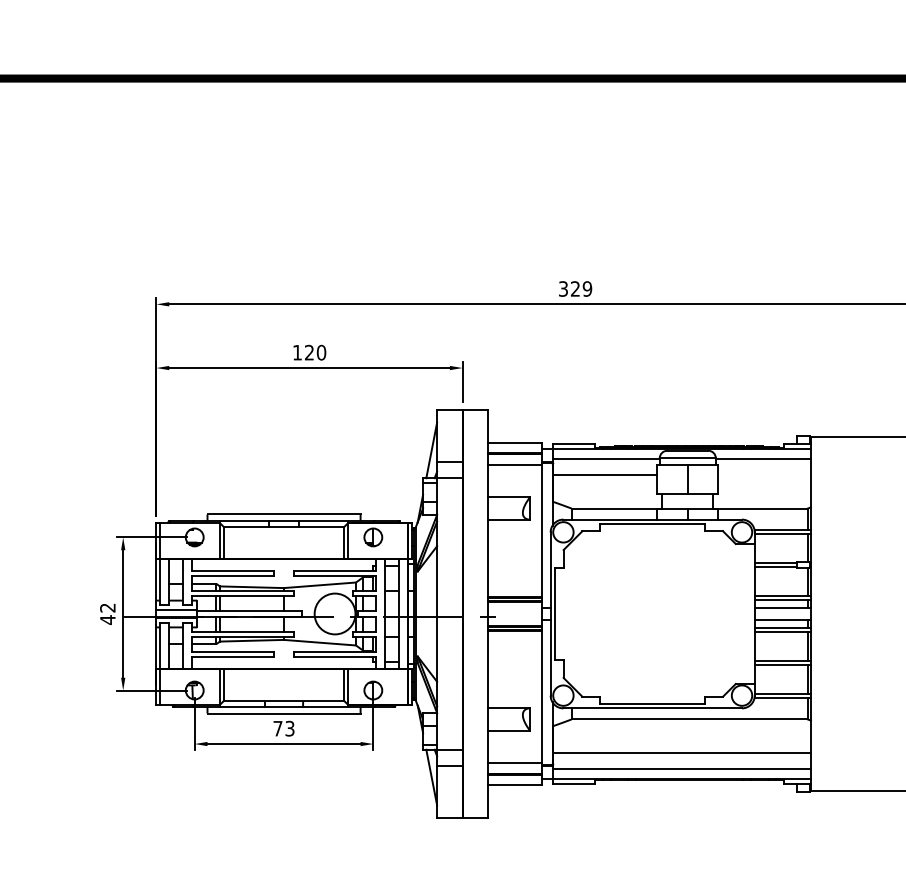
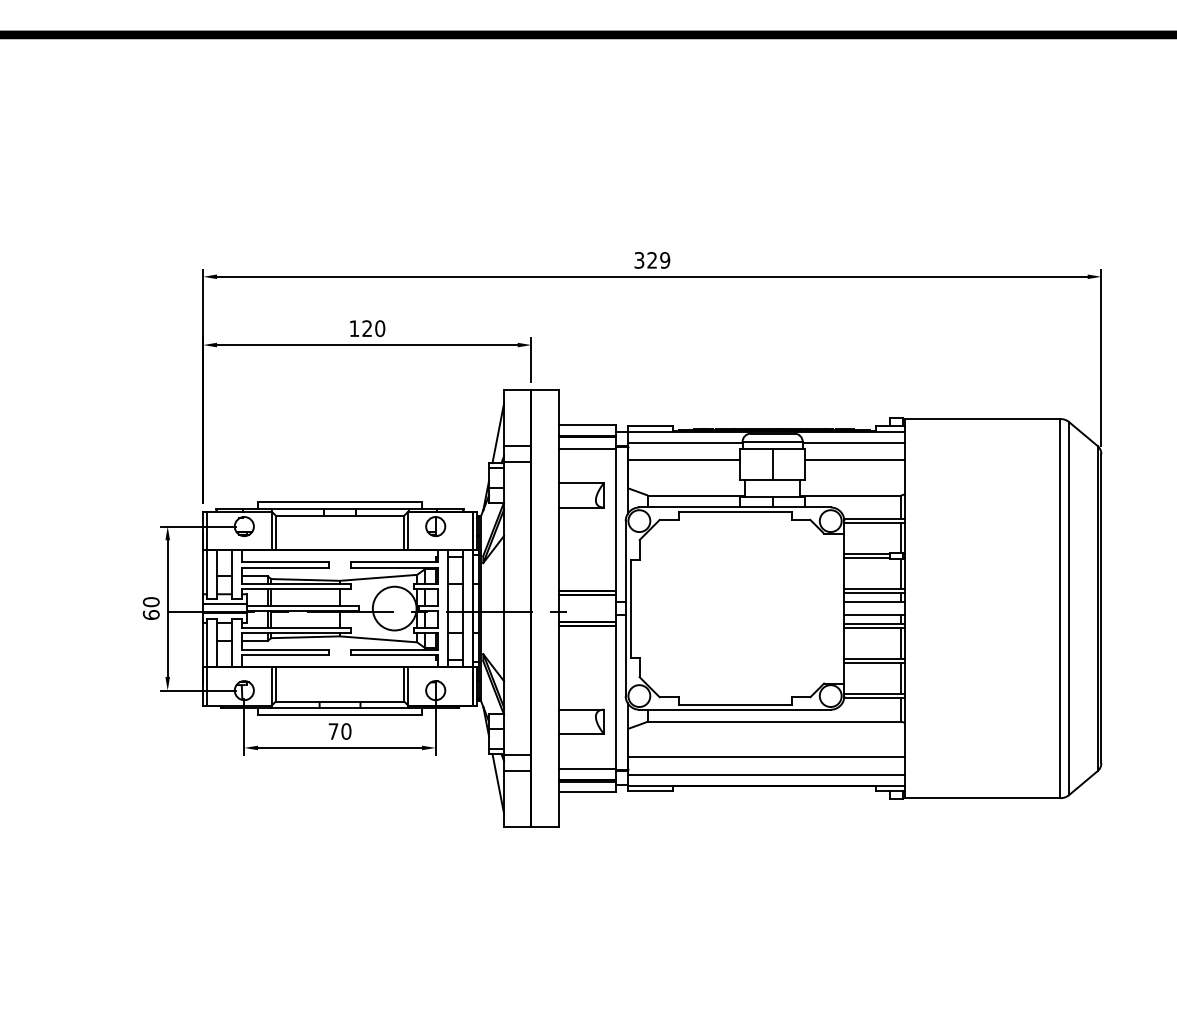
line: (764, 475) -> (854, 460), added
text: (107, 613) -> (150, 608), 42 -> 60
text: (290, 728) -> (346, 731), 73 -> 70

